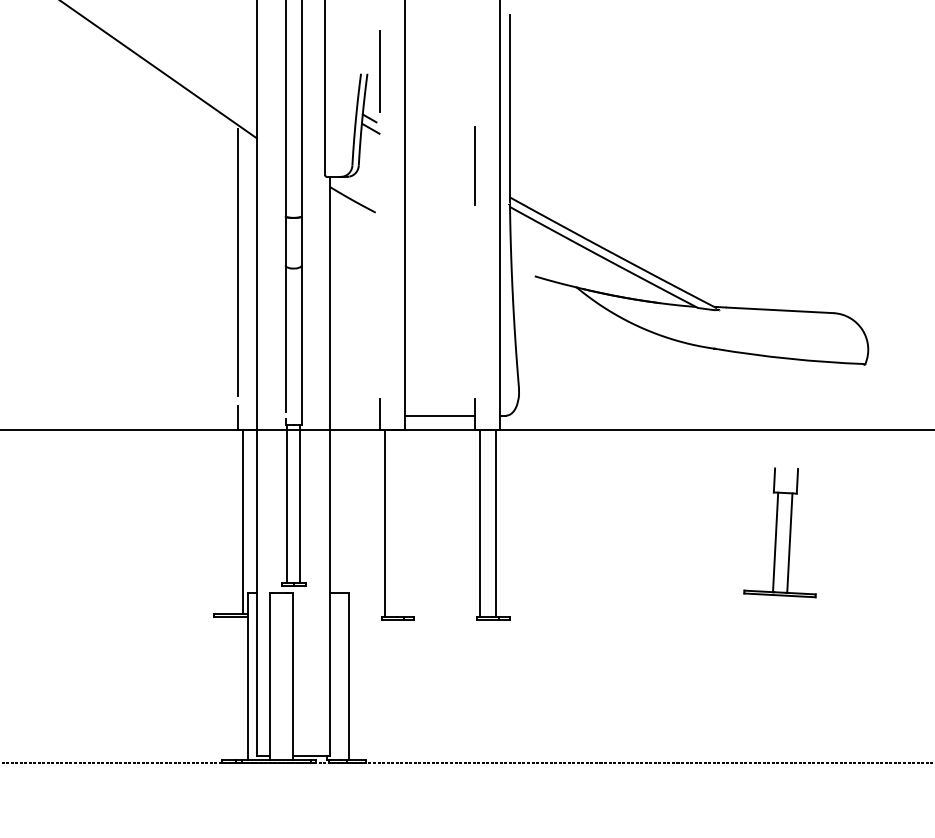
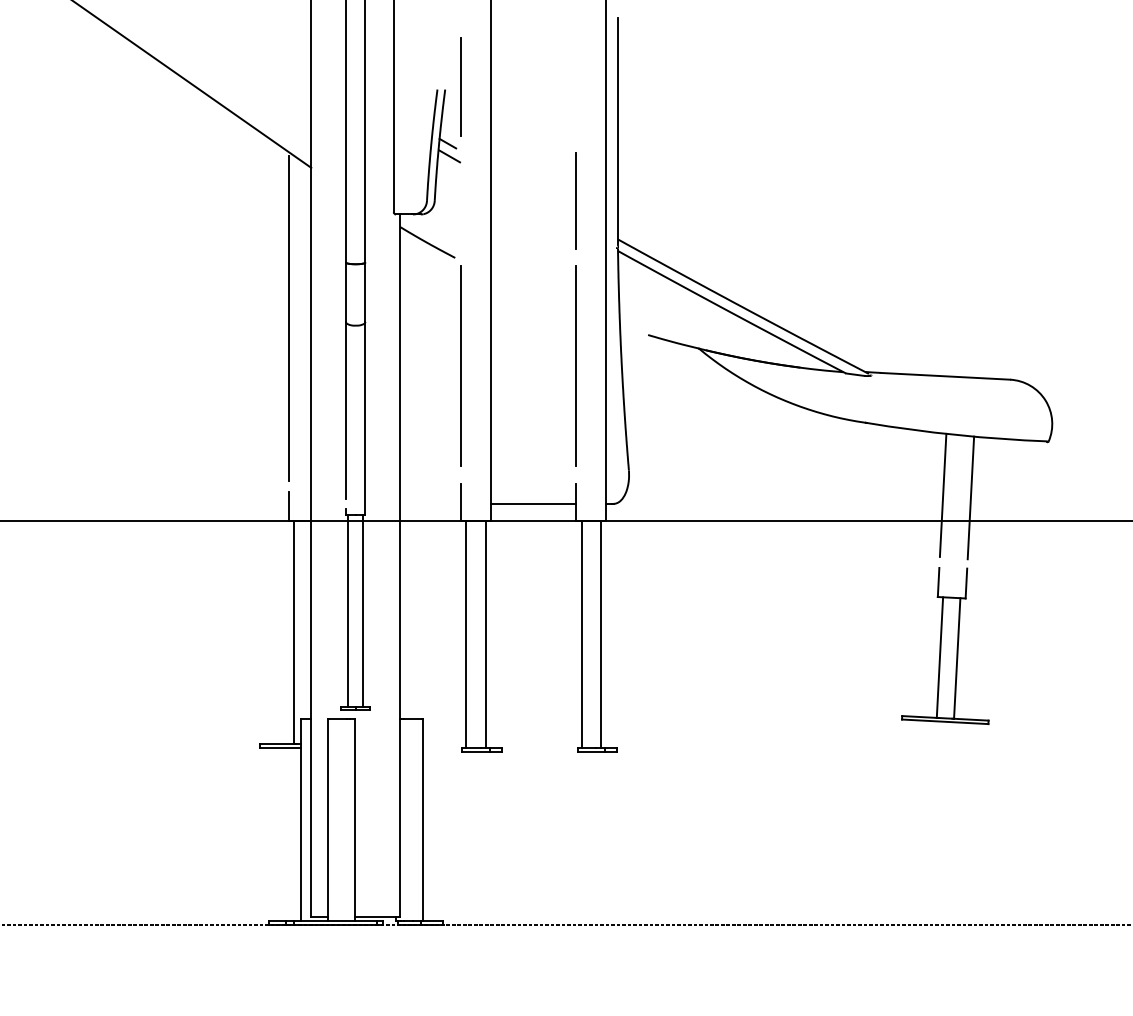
line: (474, 301) -> (575, 365), added
line: (380, 302) -> (460, 366), added
line: (777, 407) -> (942, 494), added
line: (800, 410) -> (970, 497), added
line: (400, 523) -> (485, 634), added

